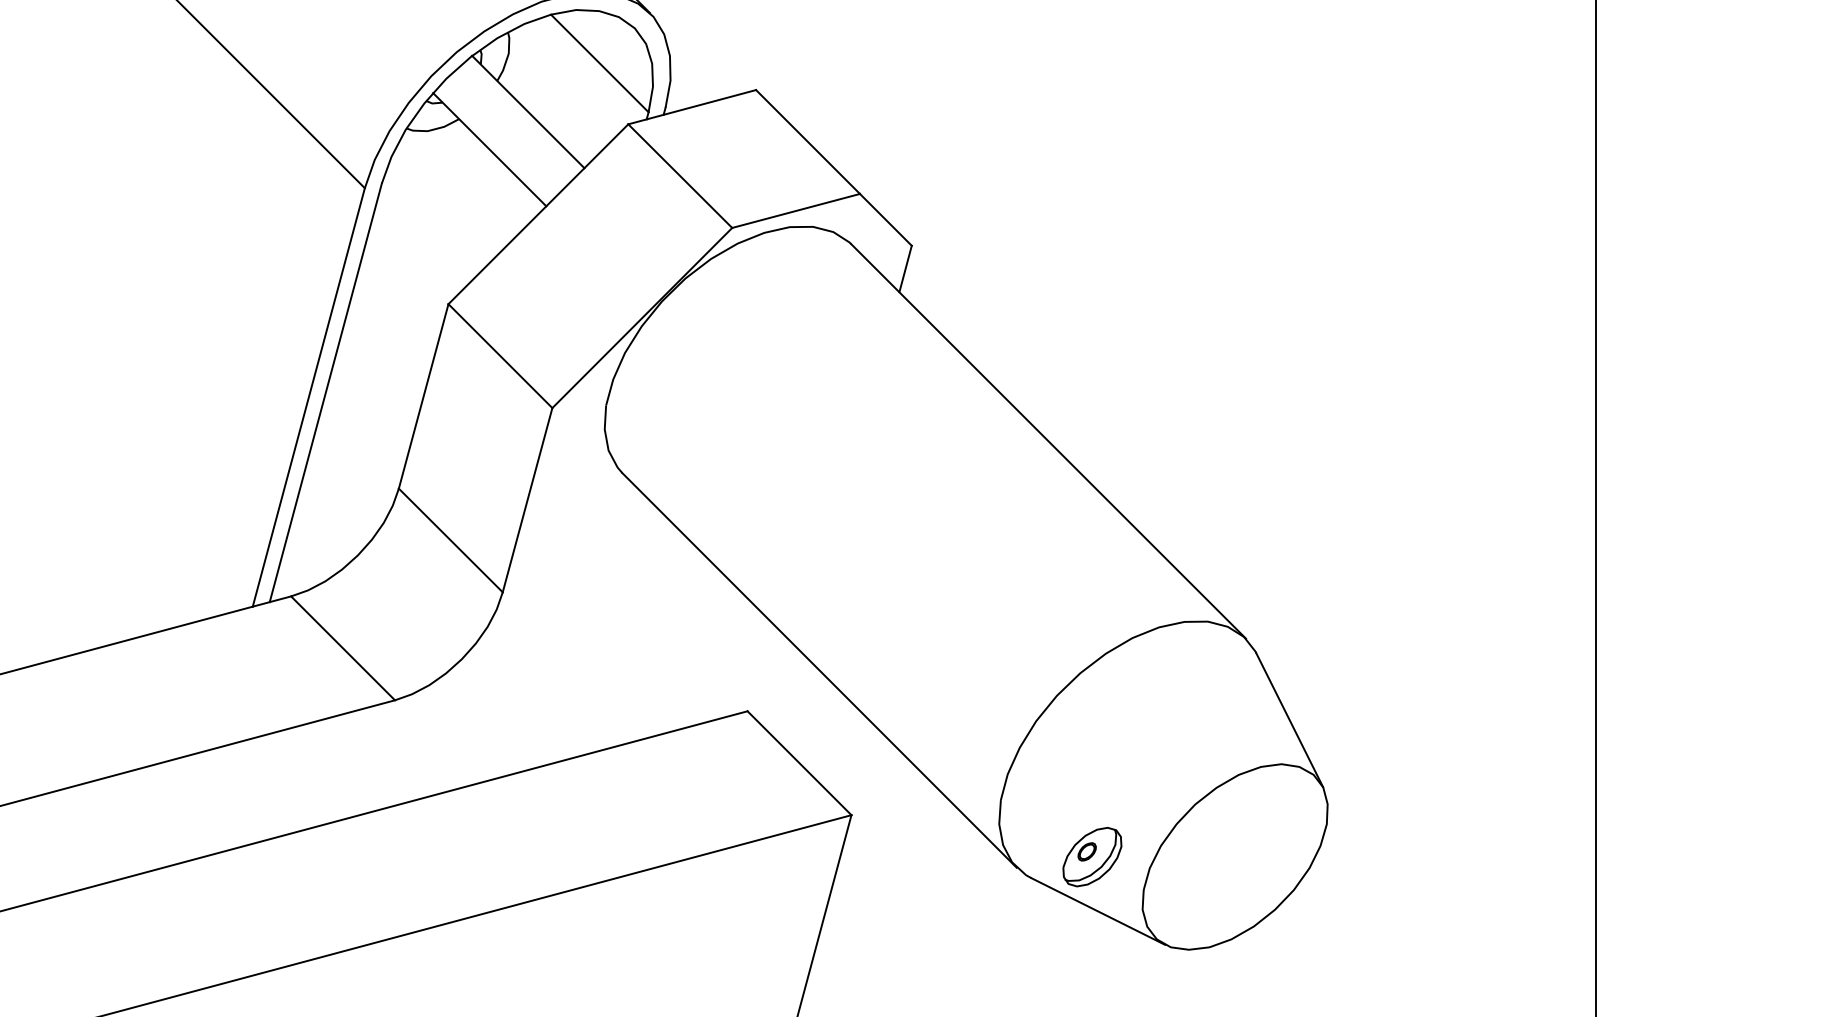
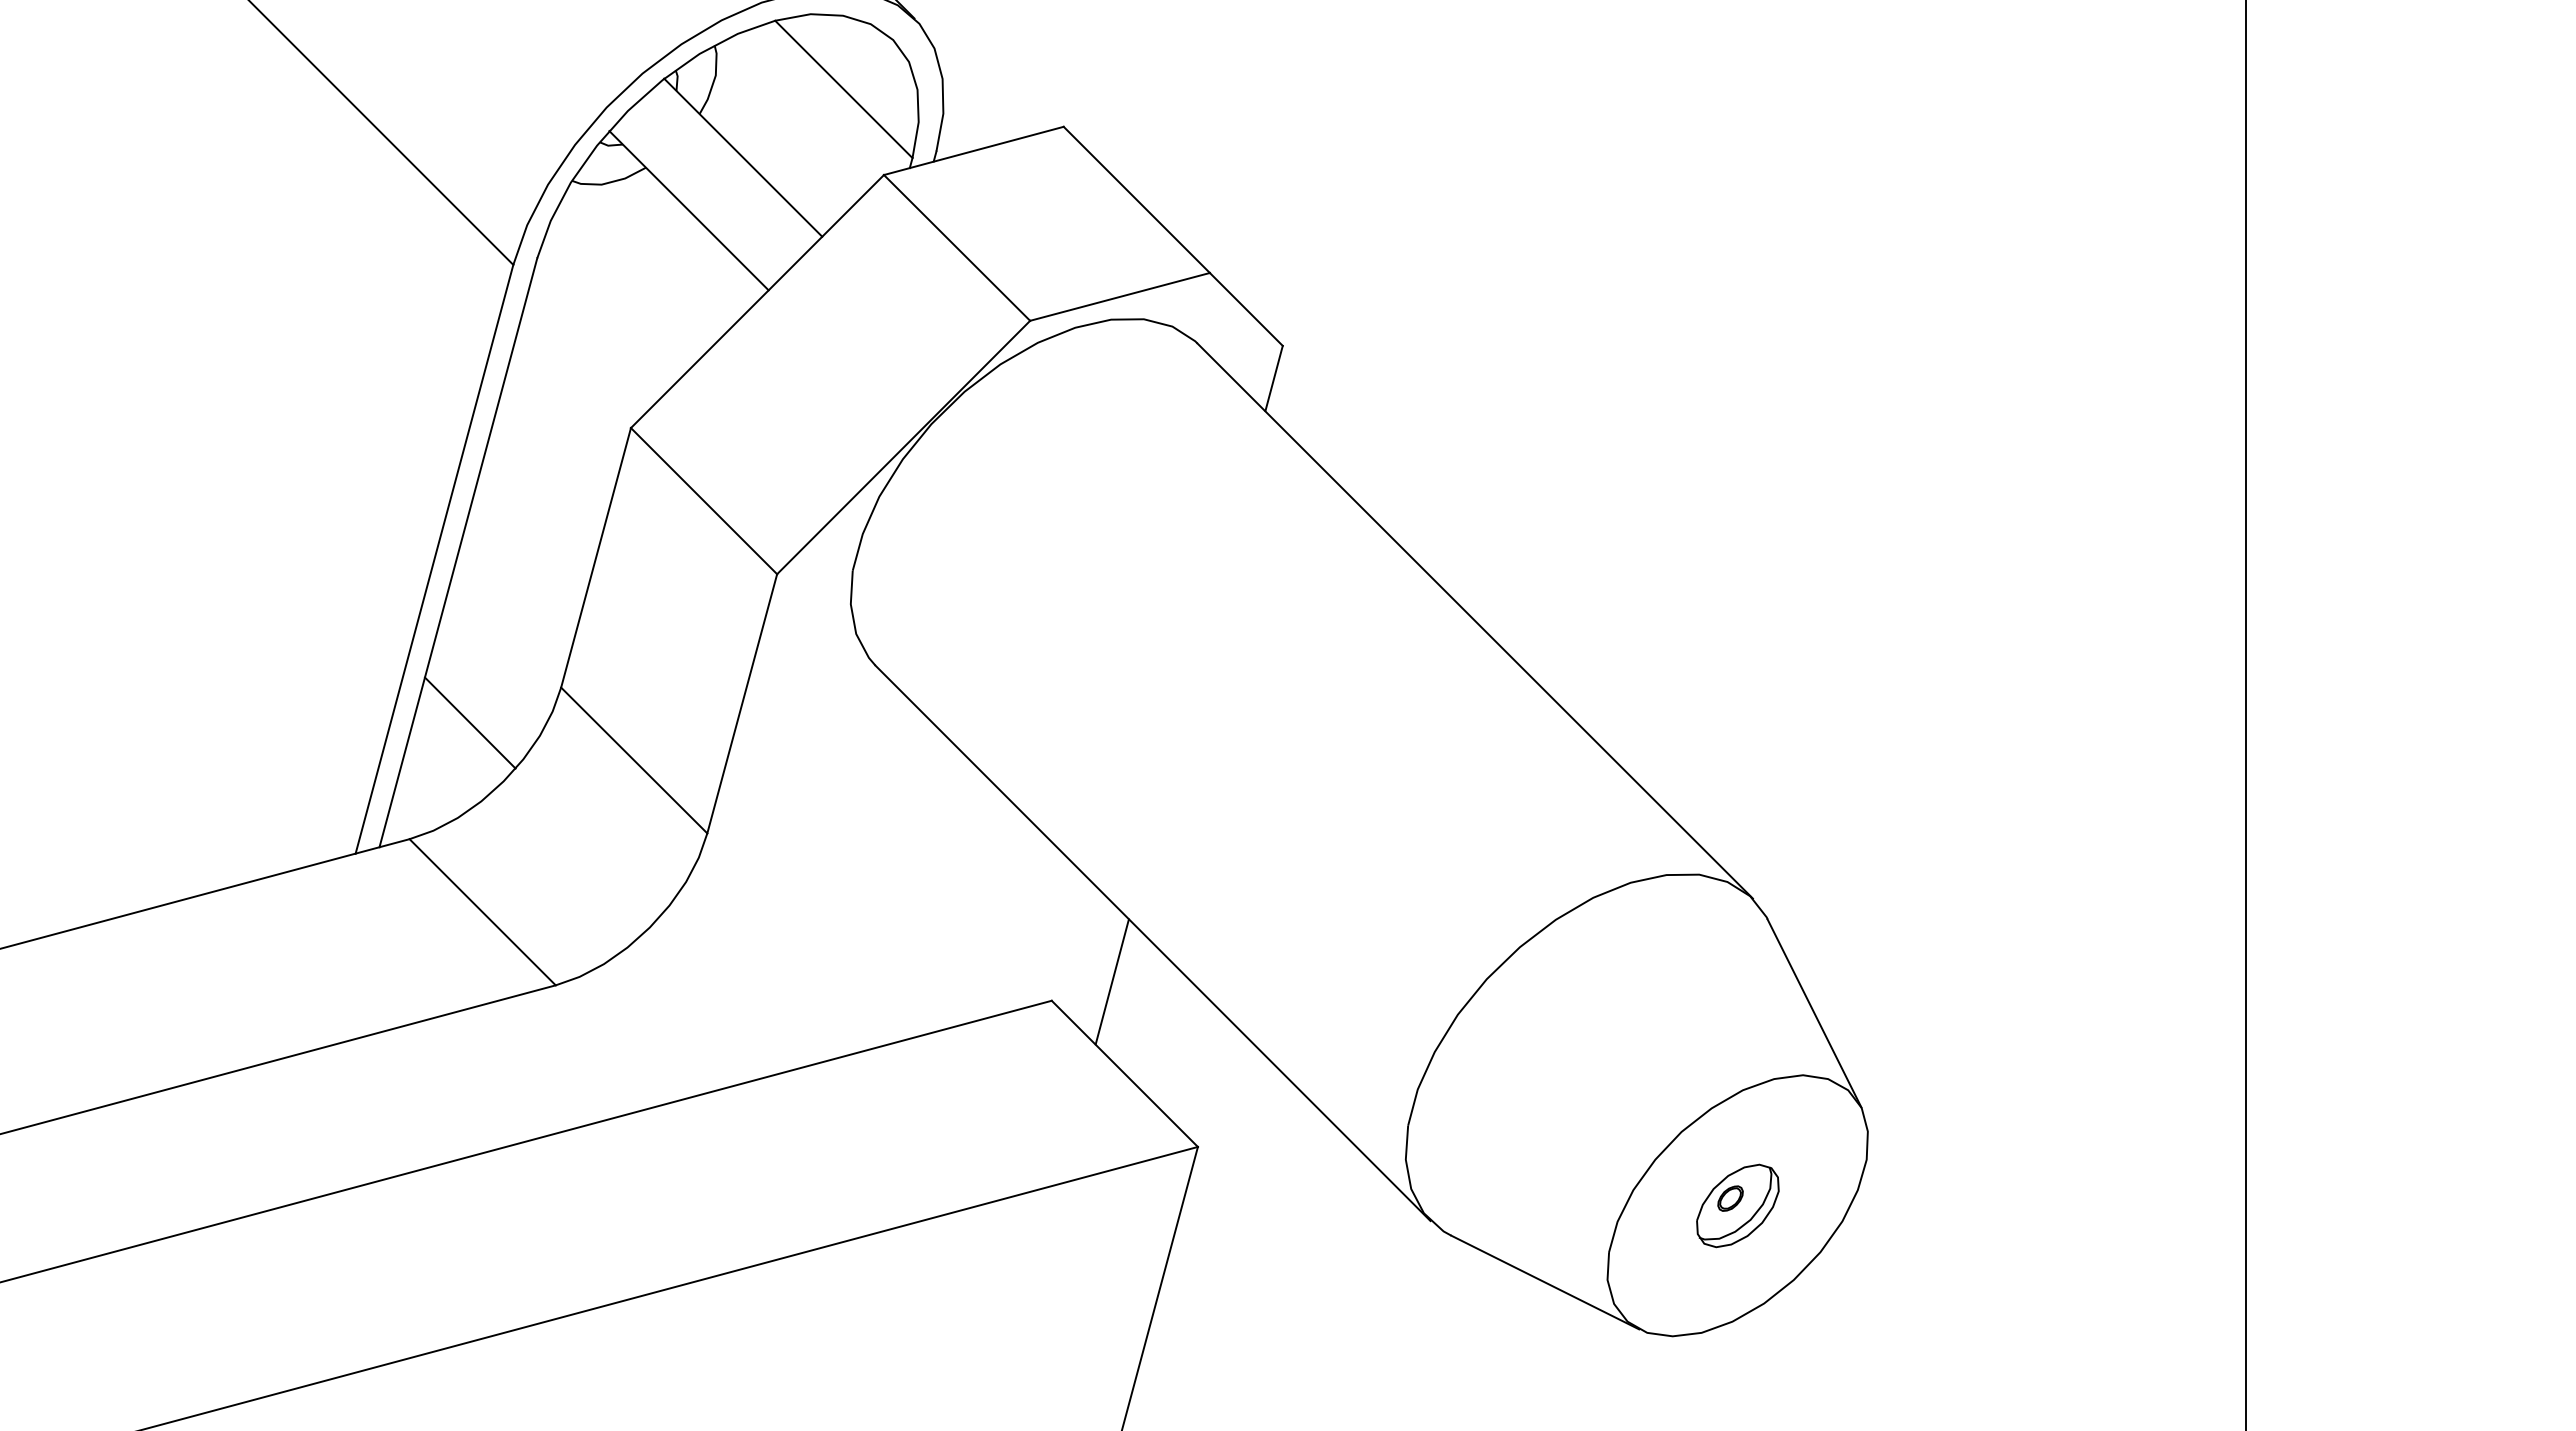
line: (334, 513) -> (470, 722), added
line: (790, 697) -> (1111, 981), added
part: (1092, 856) -> (1737, 1205), moved

